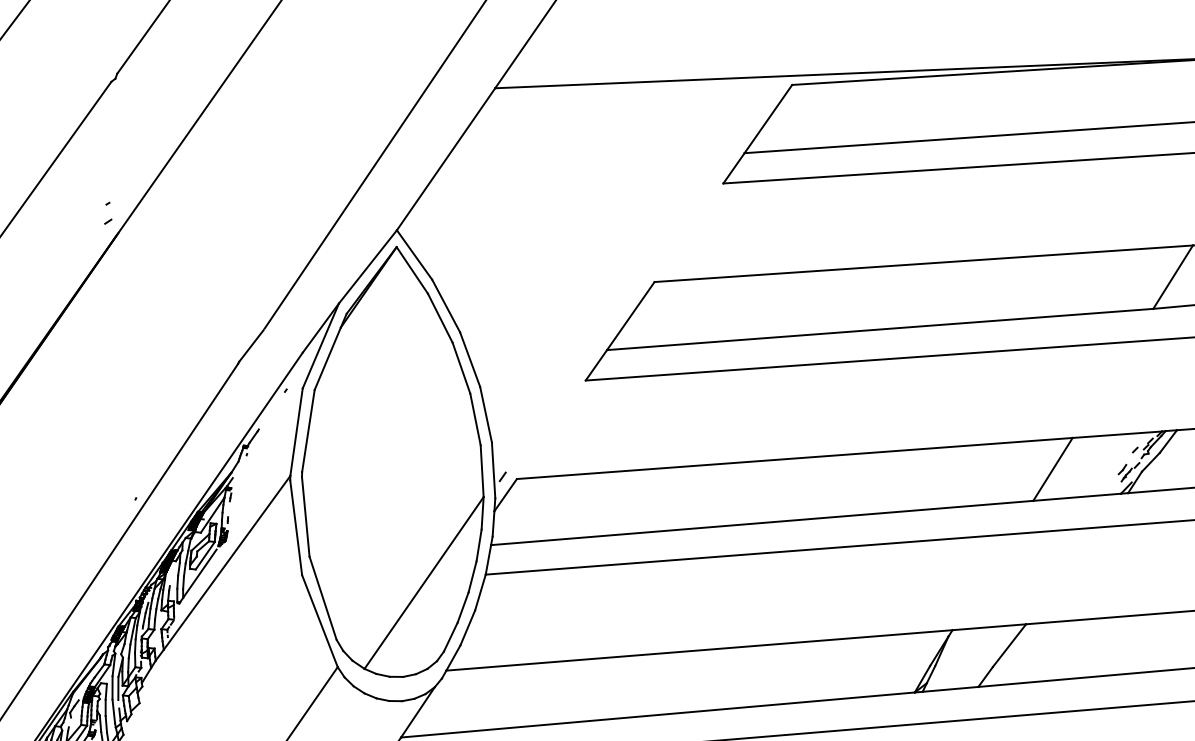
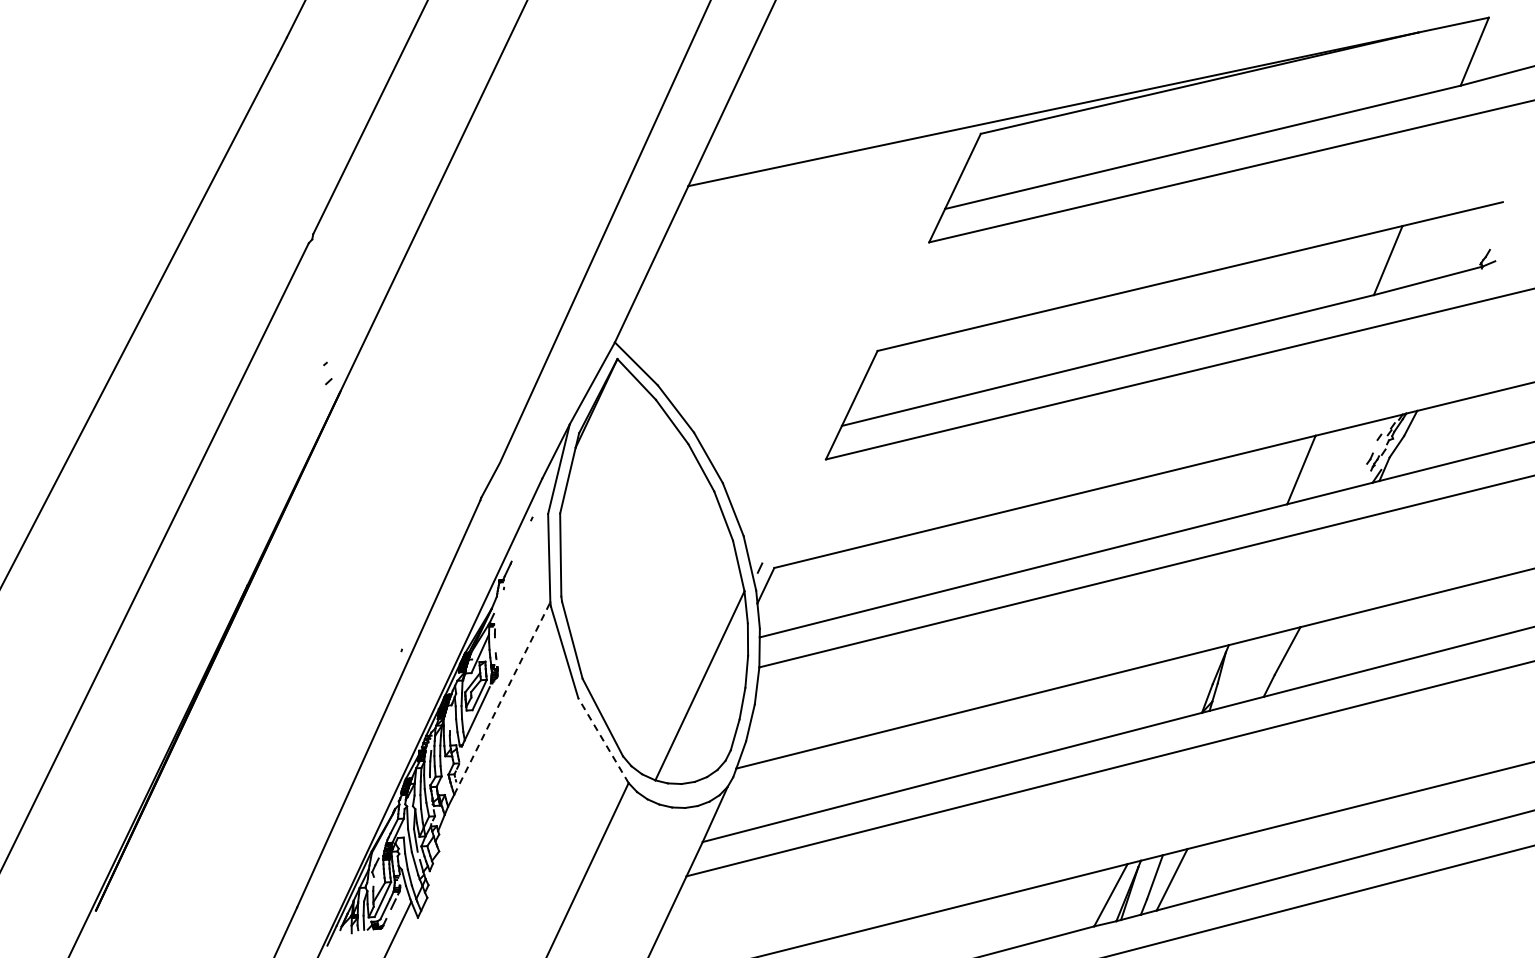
line: (227, 562) -> (502, 698), solid -> dashed
line: (319, 620) -> (603, 740), solid -> dashed

